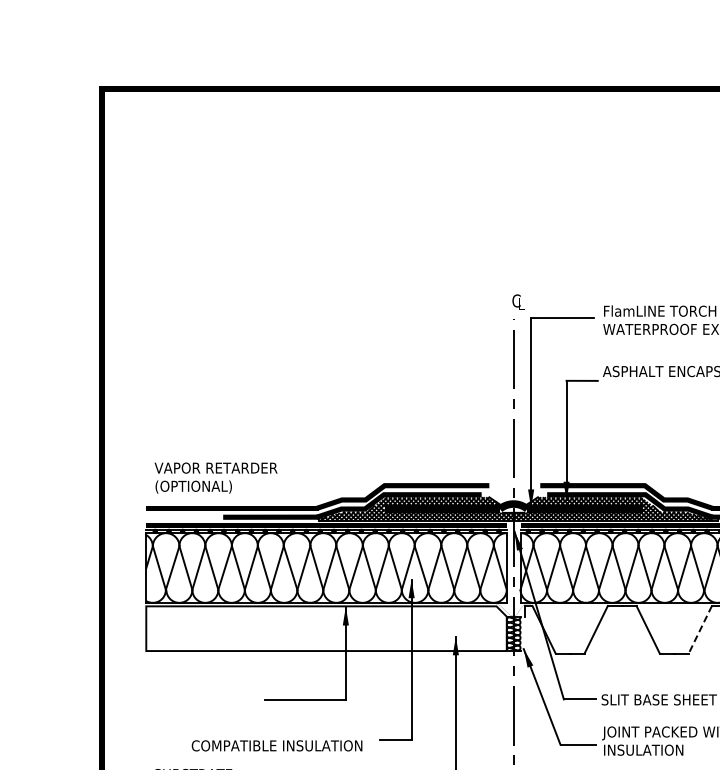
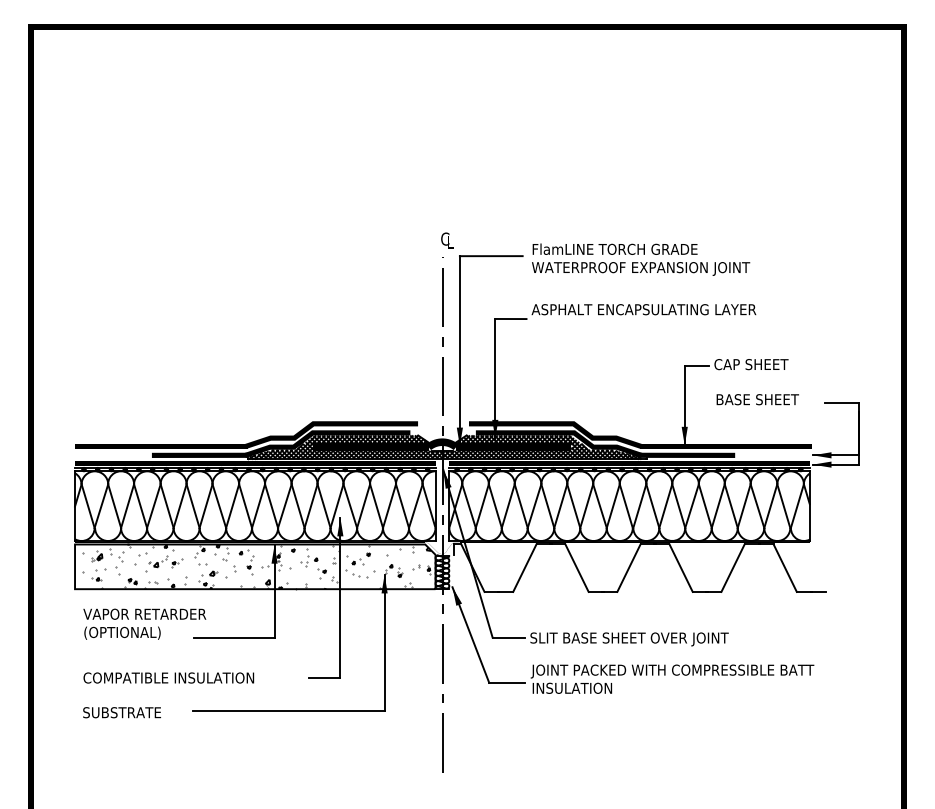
text: (215, 477) -> (144, 623), moved
hatch: (327, 628) -> (256, 566), added
line: (700, 630) -> (629, 568), dashed -> solid
text: (276, 745) -> (168, 677), moved

